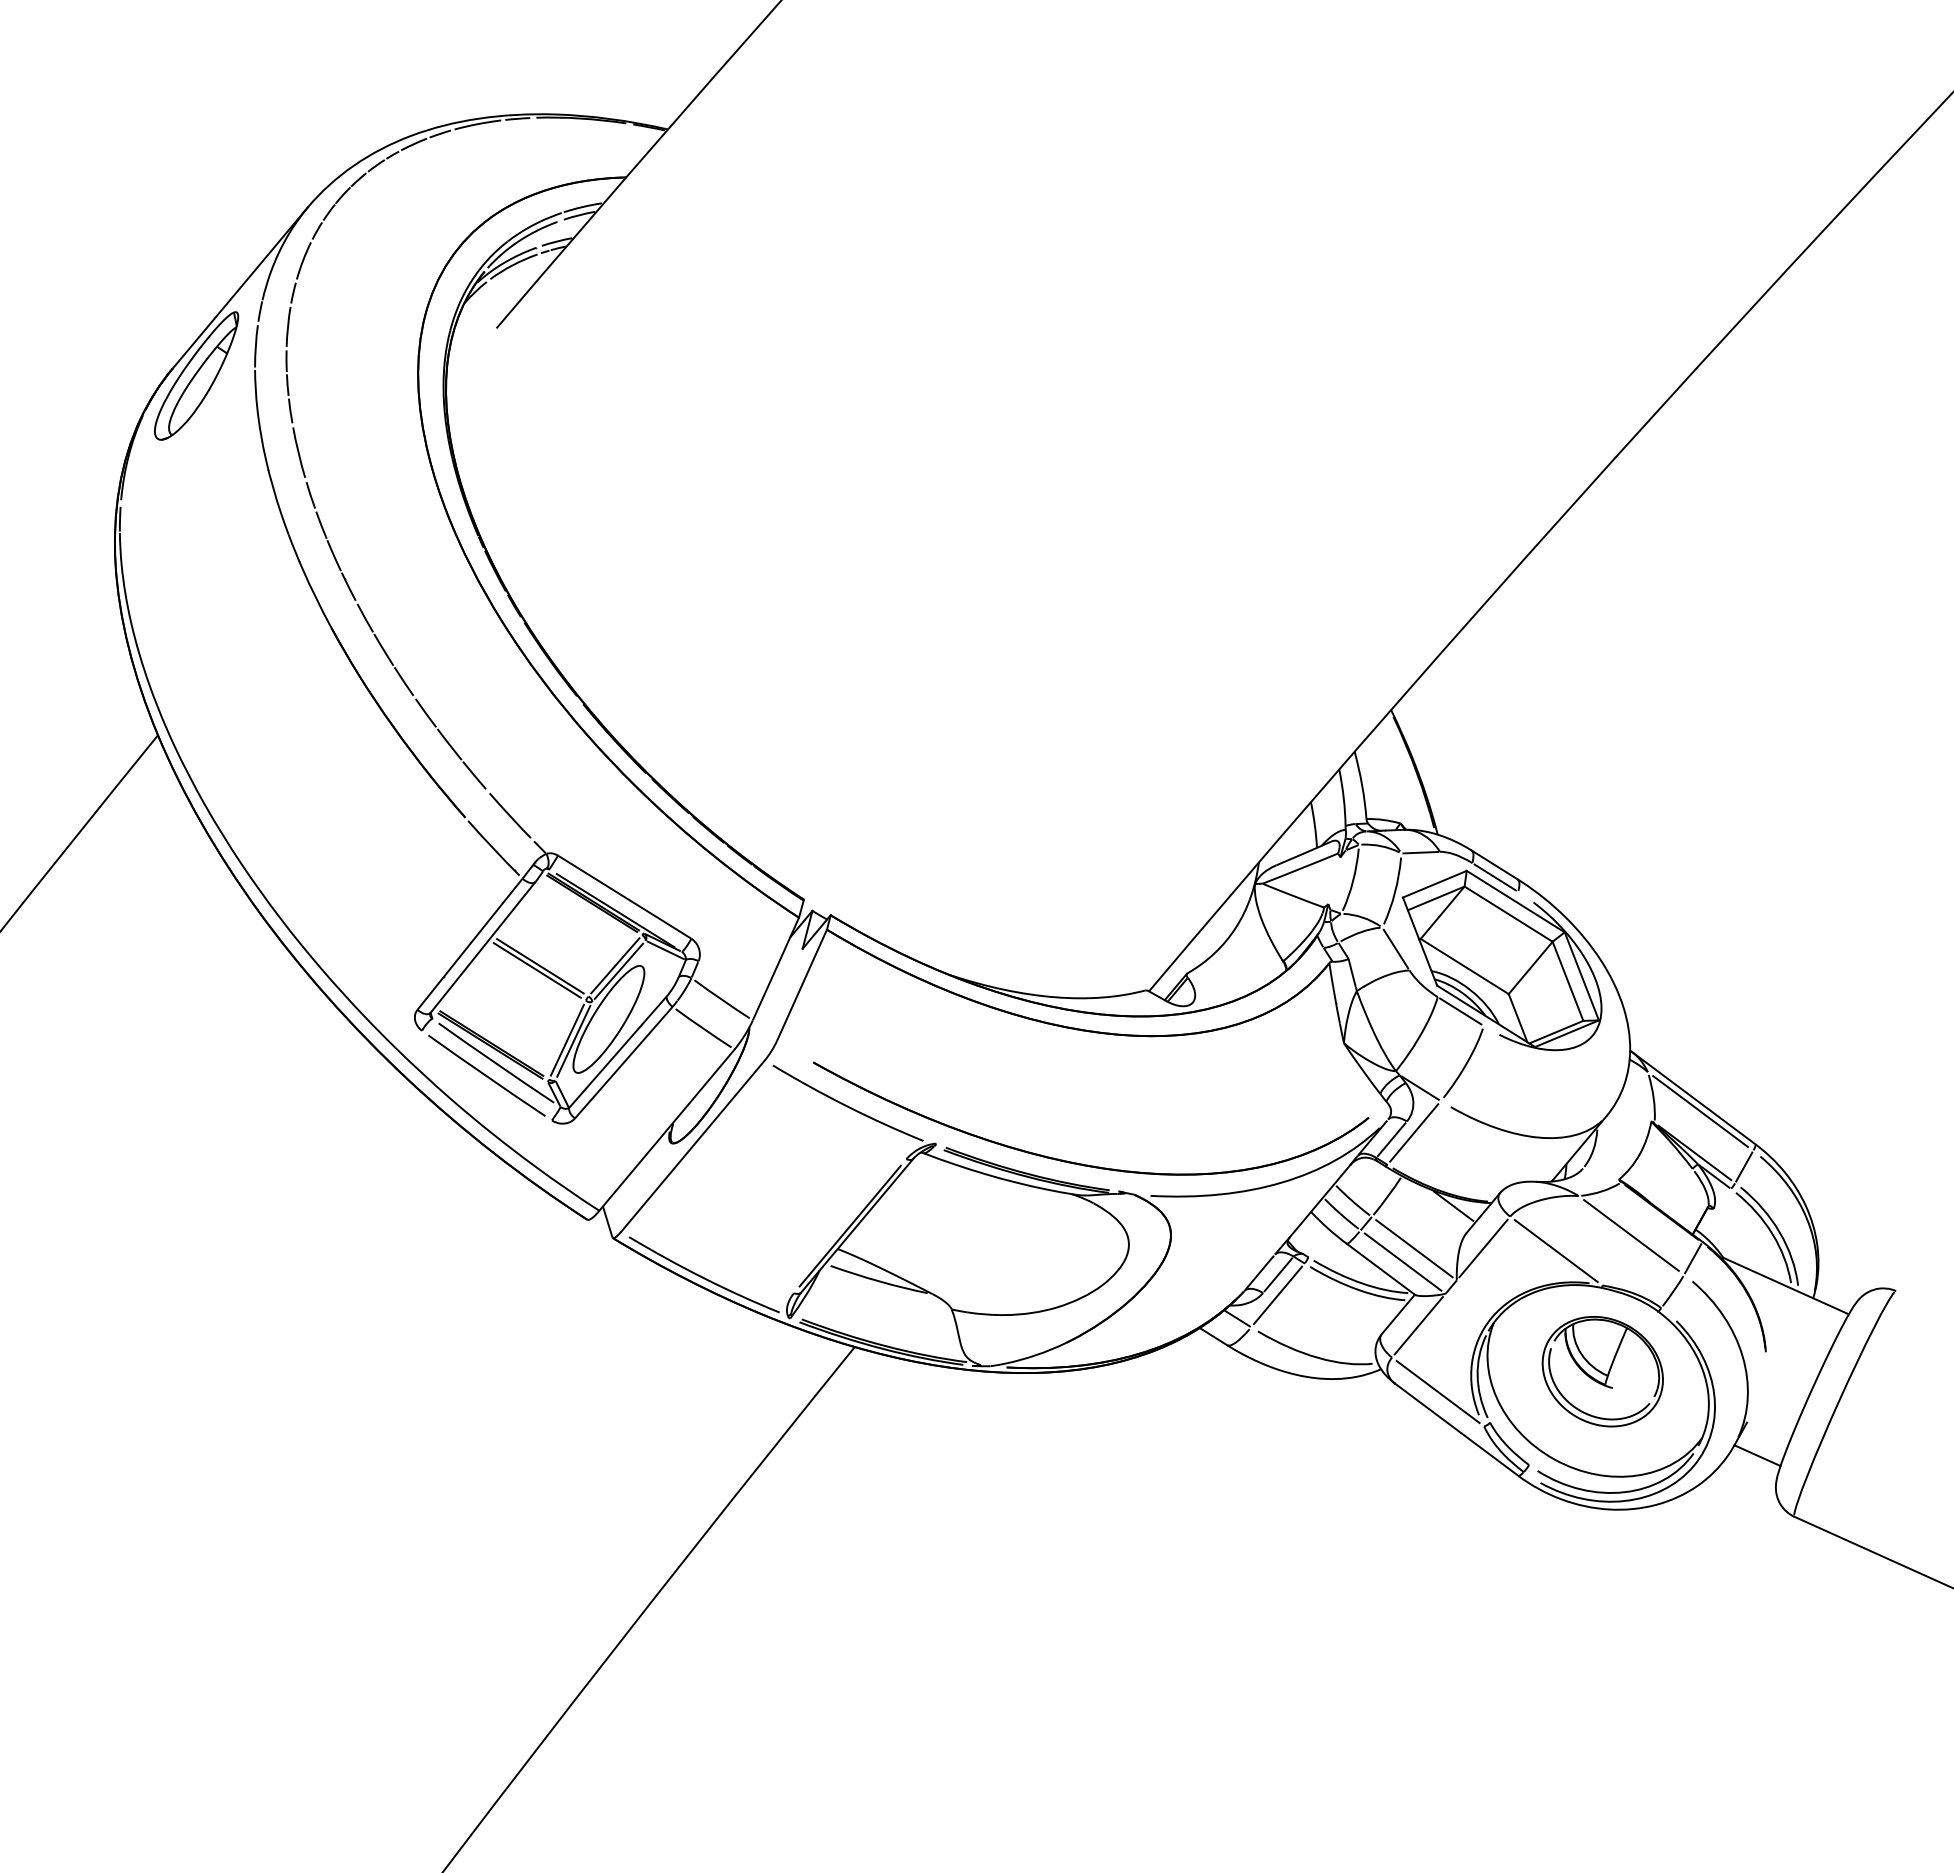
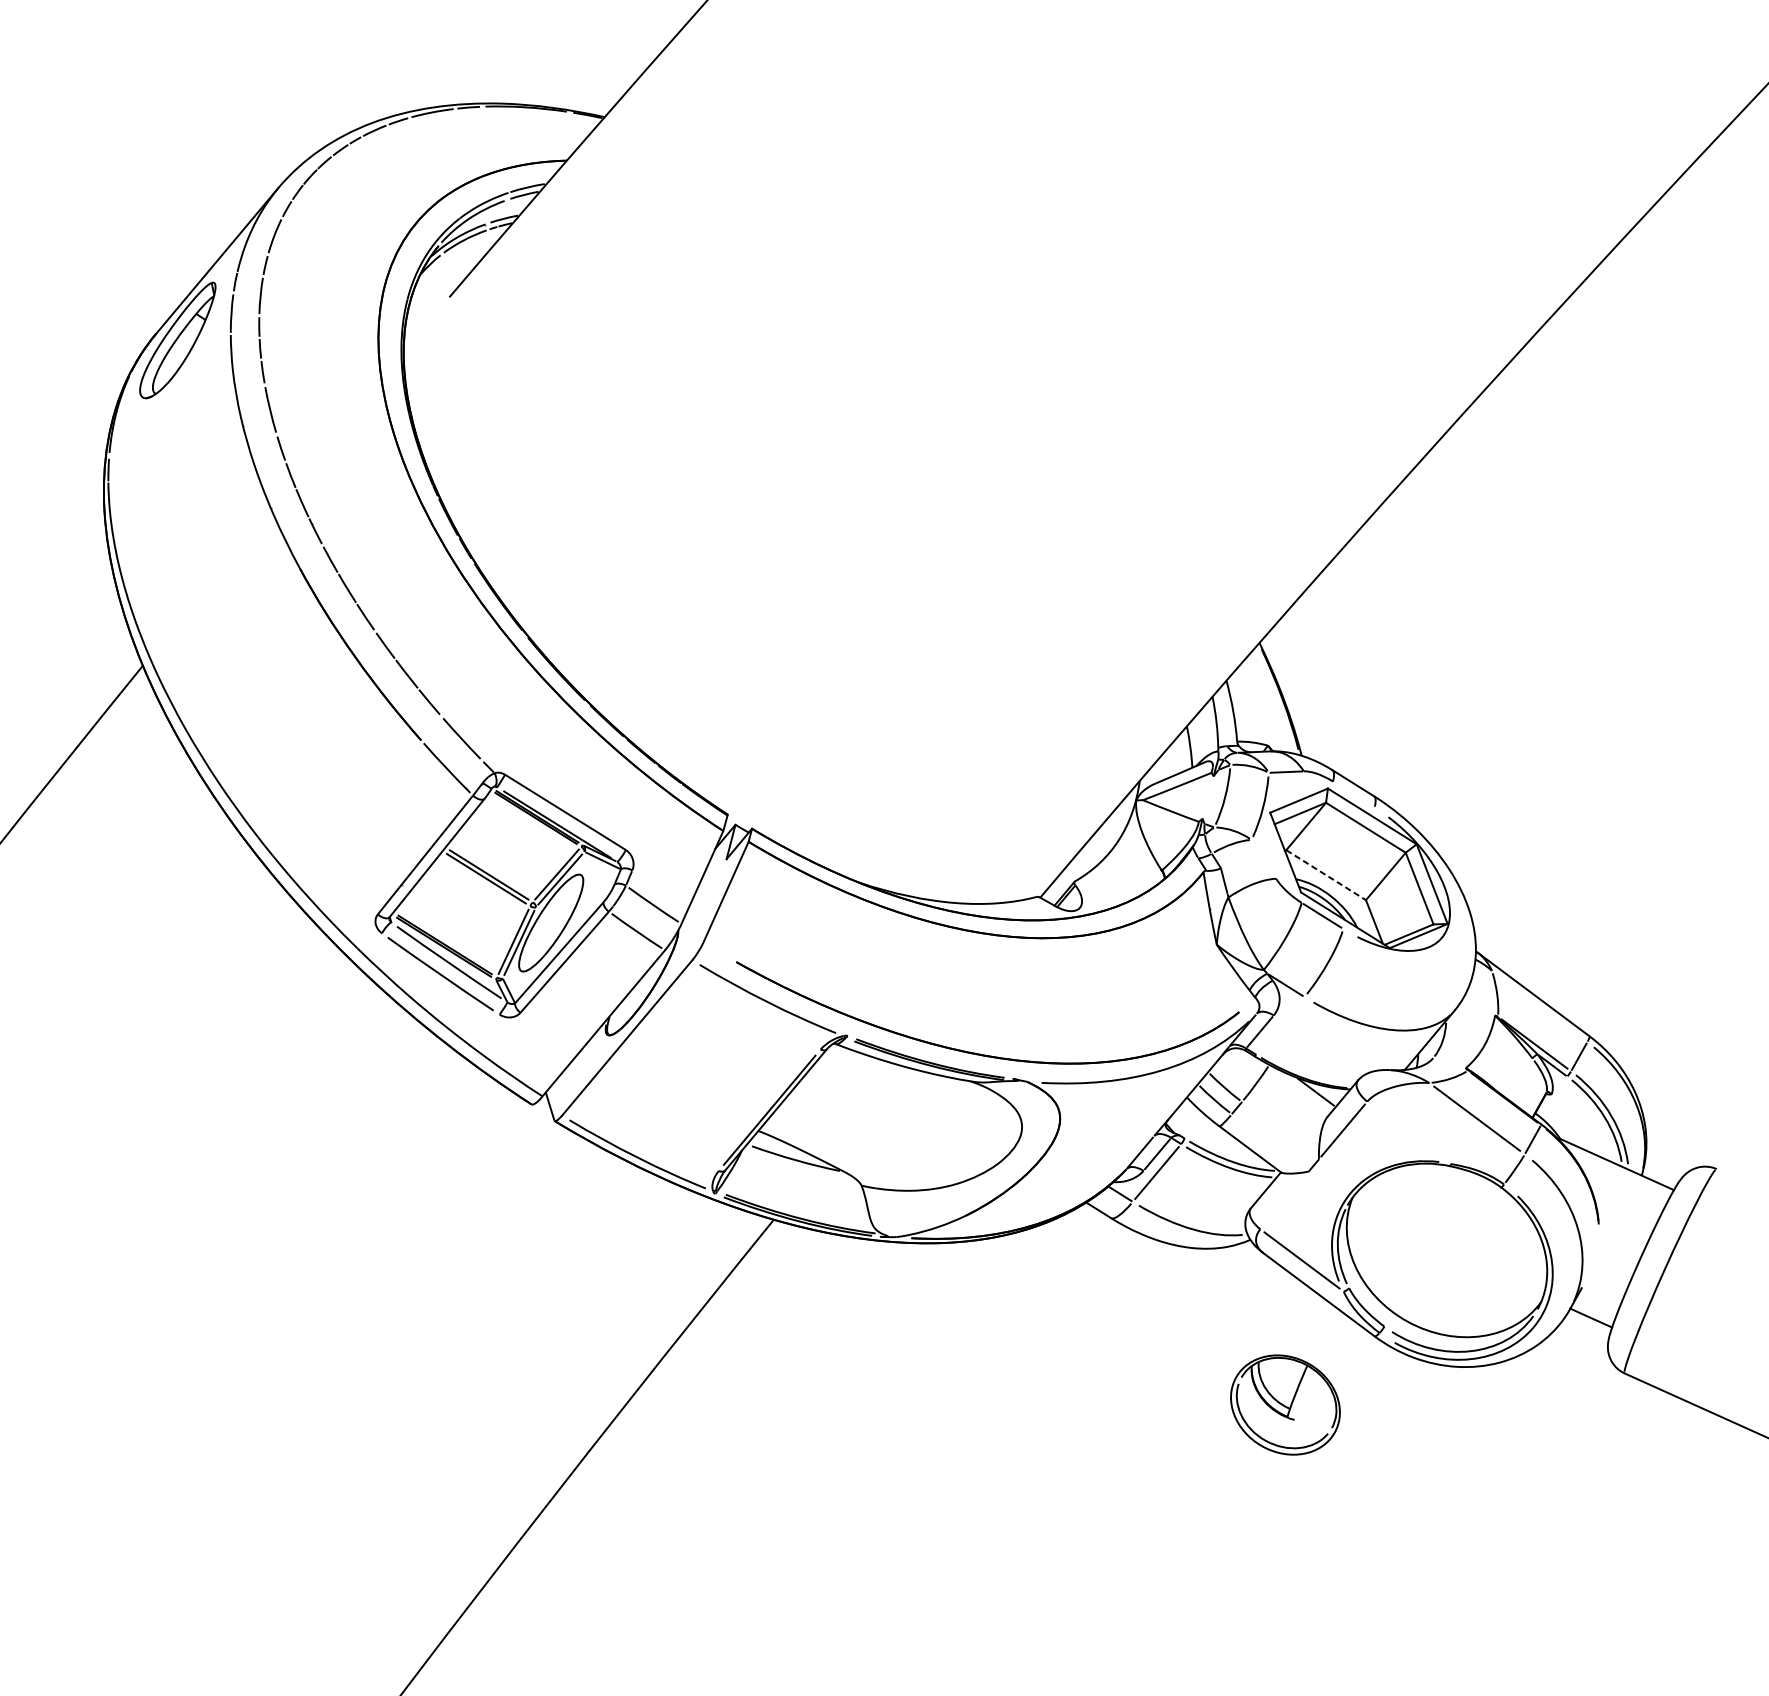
line: (1494, 877) -> (1353, 794), removed
line: (1395, 948) -> (1263, 858), removed
line: (1464, 966) -> (1325, 875), solid -> dashed
line: (1700, 1111) -> (1539, 1006), removed
line: (1414, 1132) -> (1280, 1025), removed
line: (1414, 1248) -> (1280, 1130), removed
line: (1555, 1251) -> (1408, 1133), removed
line: (1402, 1261) -> (1269, 1142), removed
line: (1418, 1325) -> (1284, 1200), removed
part: (1602, 1371) -> (1285, 1404), moved

